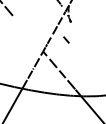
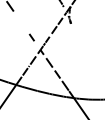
curve: (66, 39) -> (32, 37), moved

